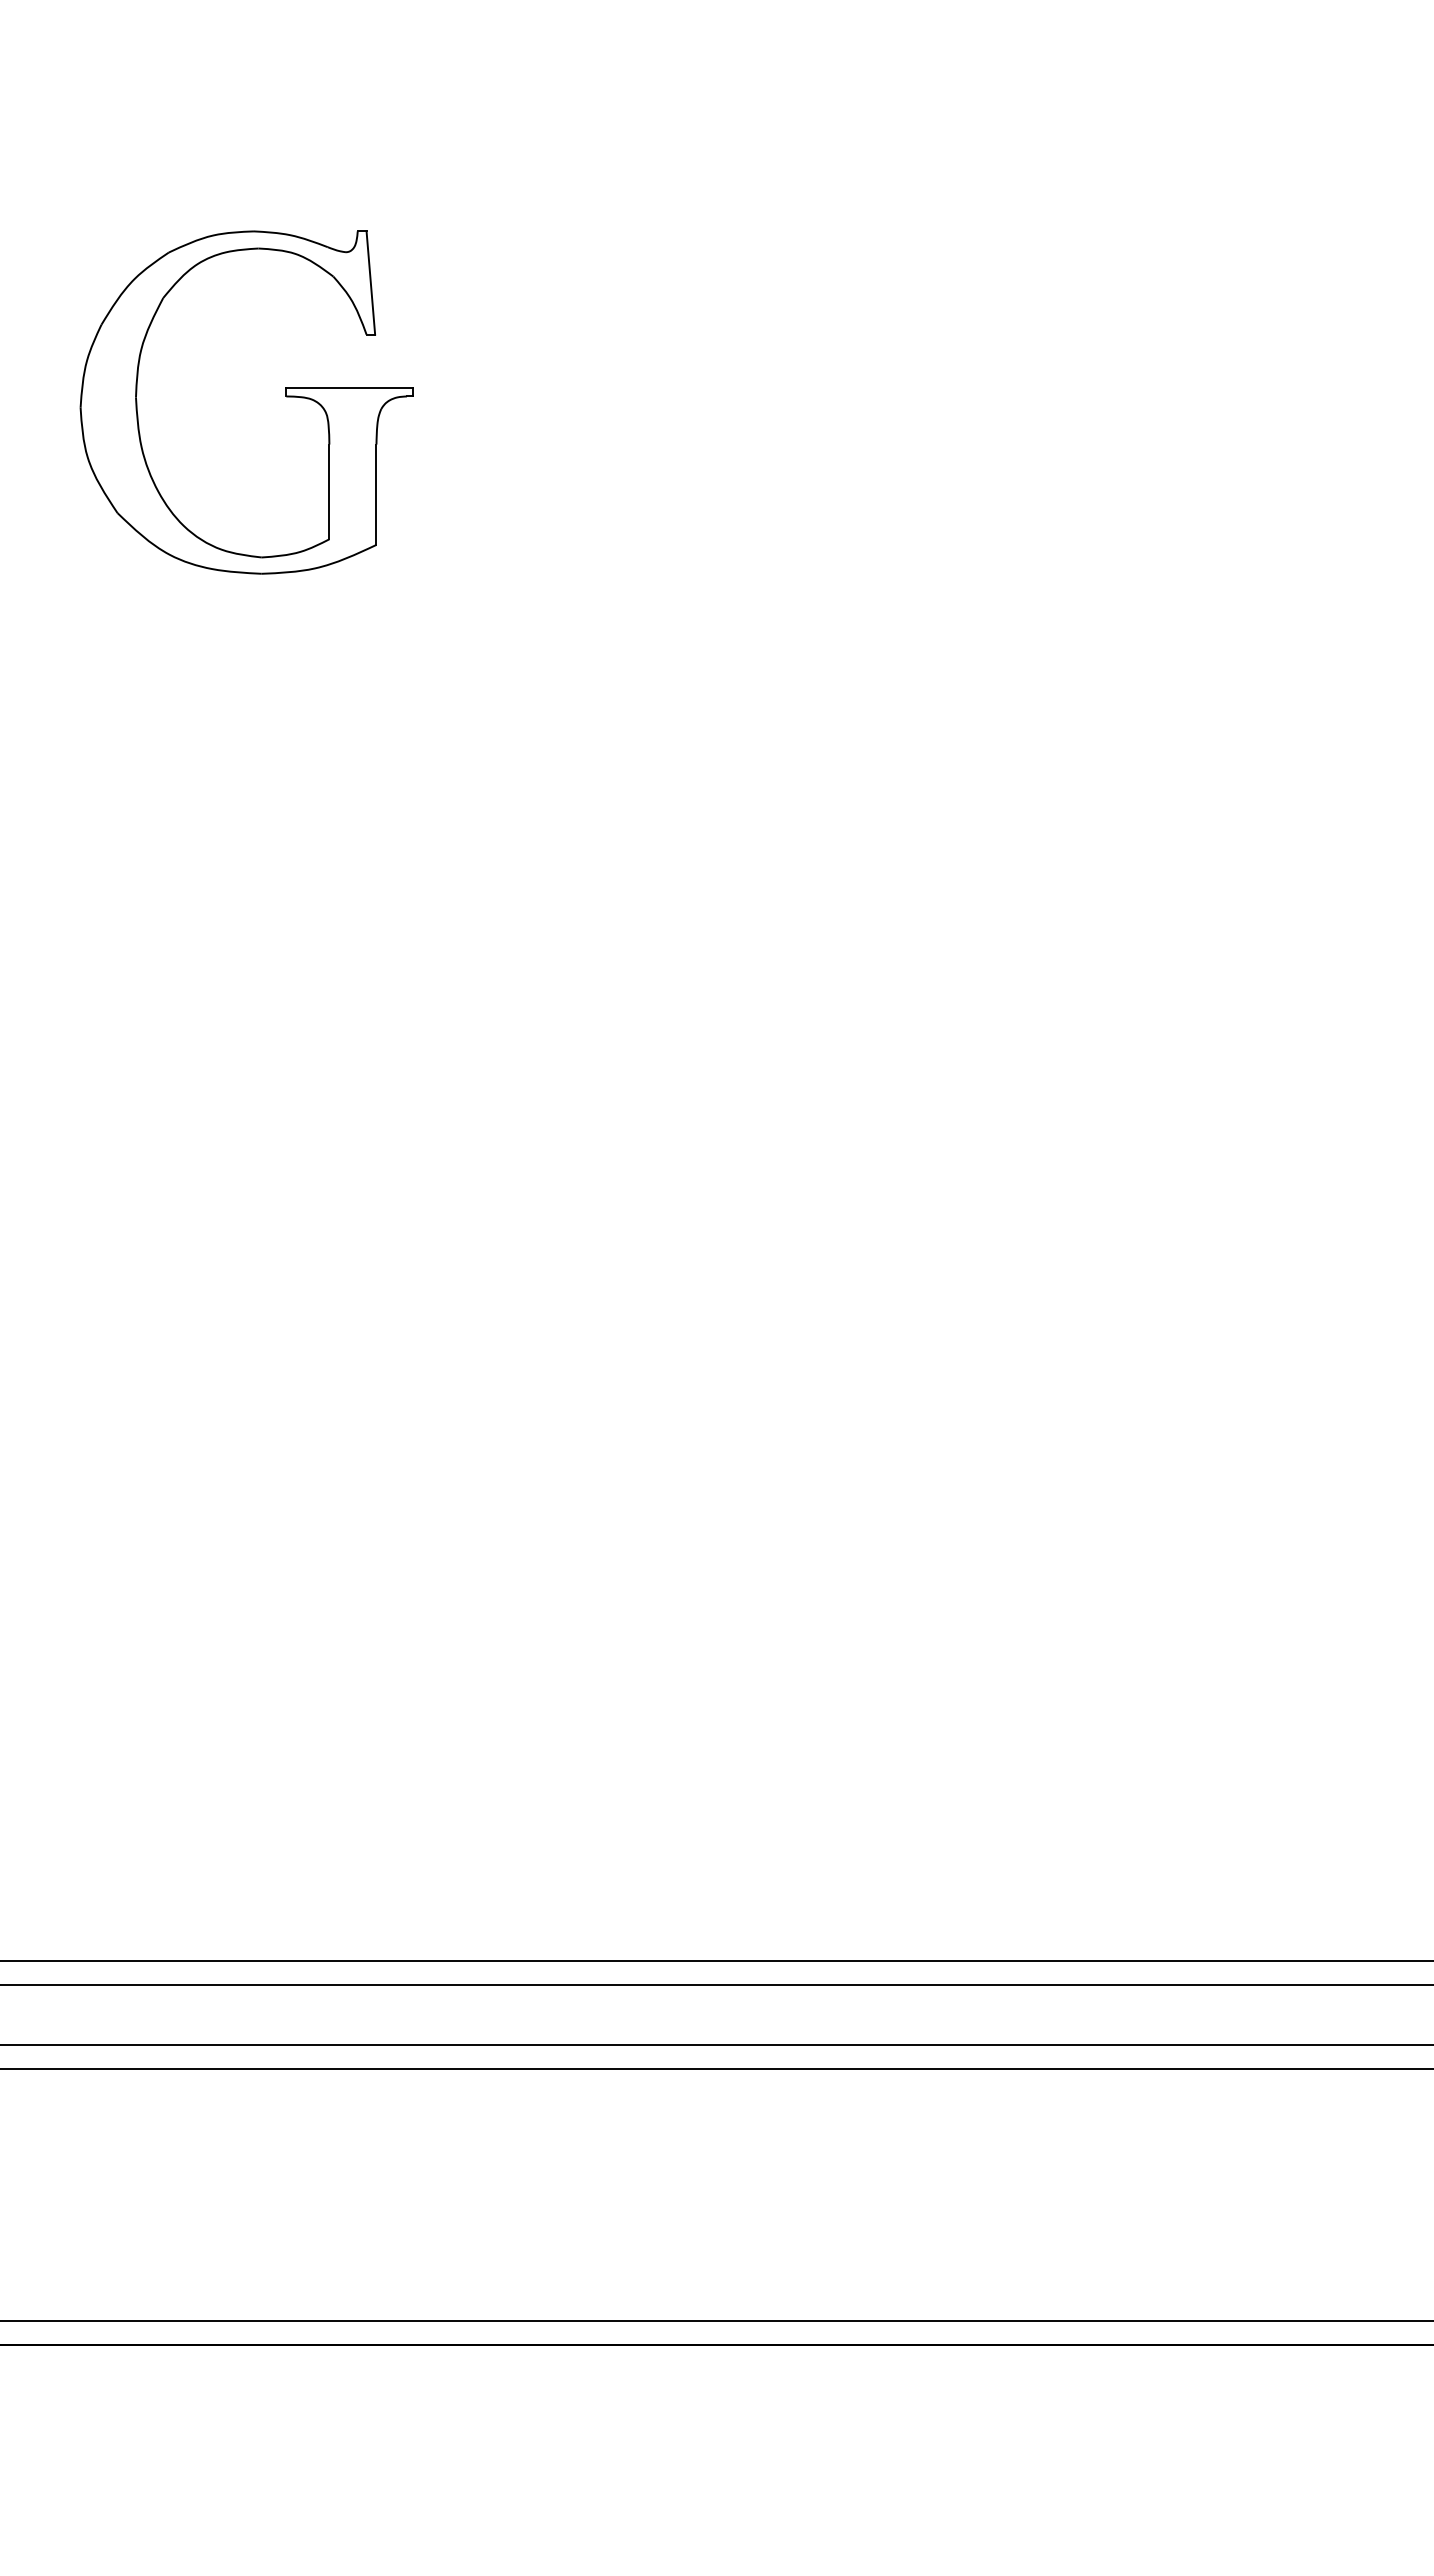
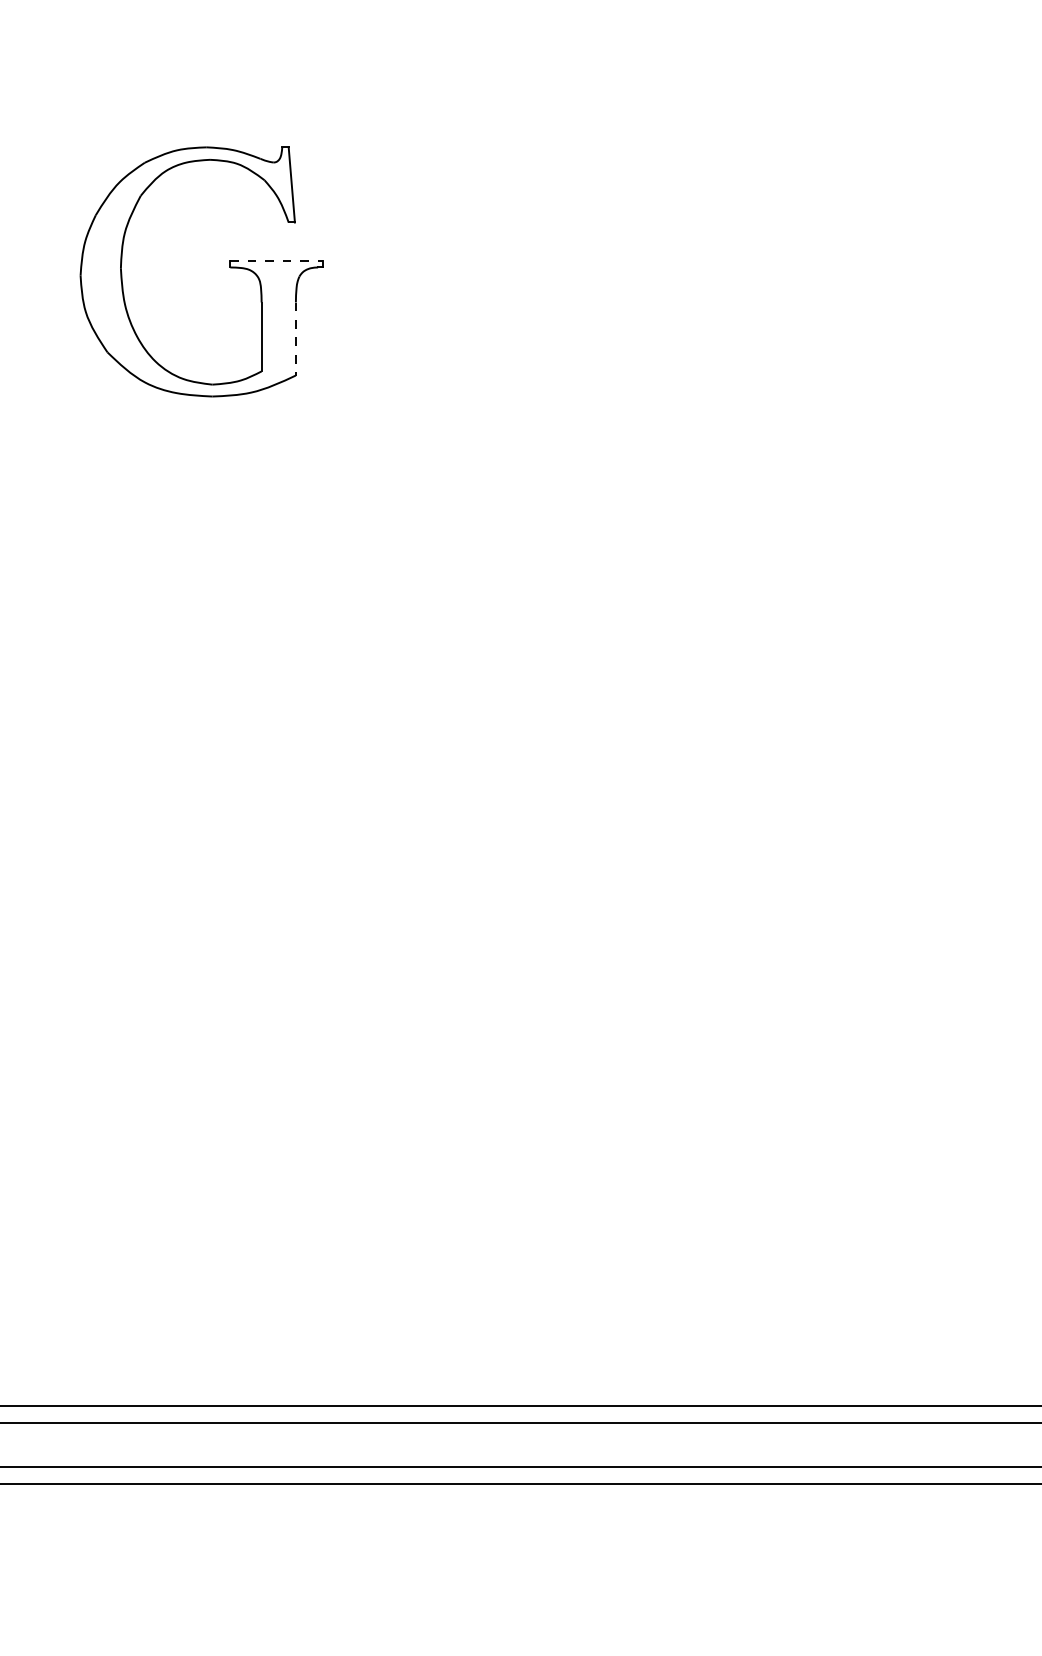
line: (350, 387) -> (277, 260), solid -> dashed
line: (376, 495) -> (295, 339), solid -> dashed

